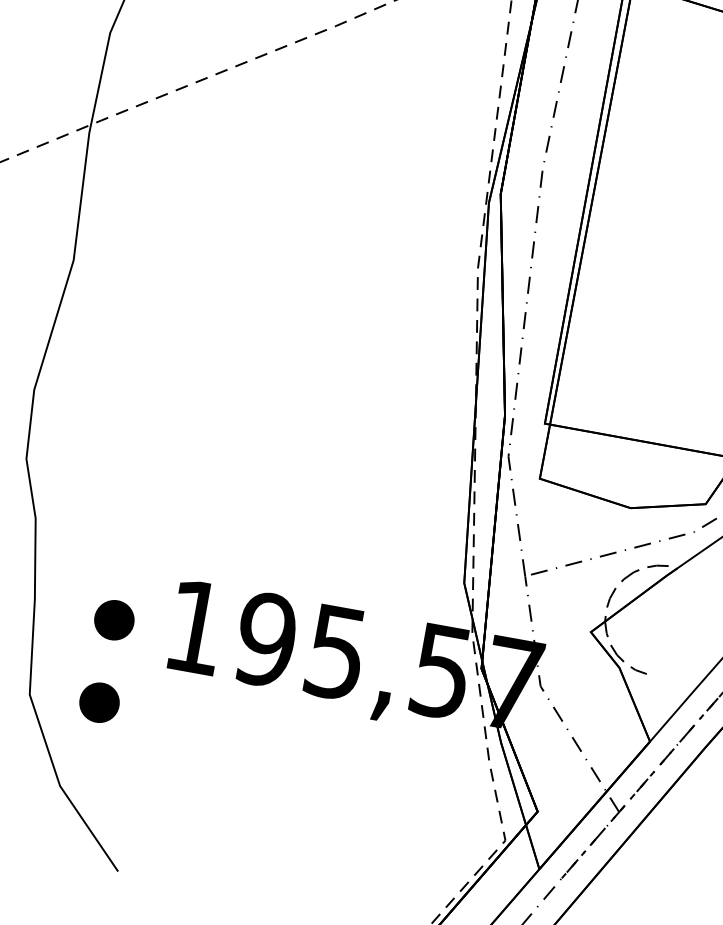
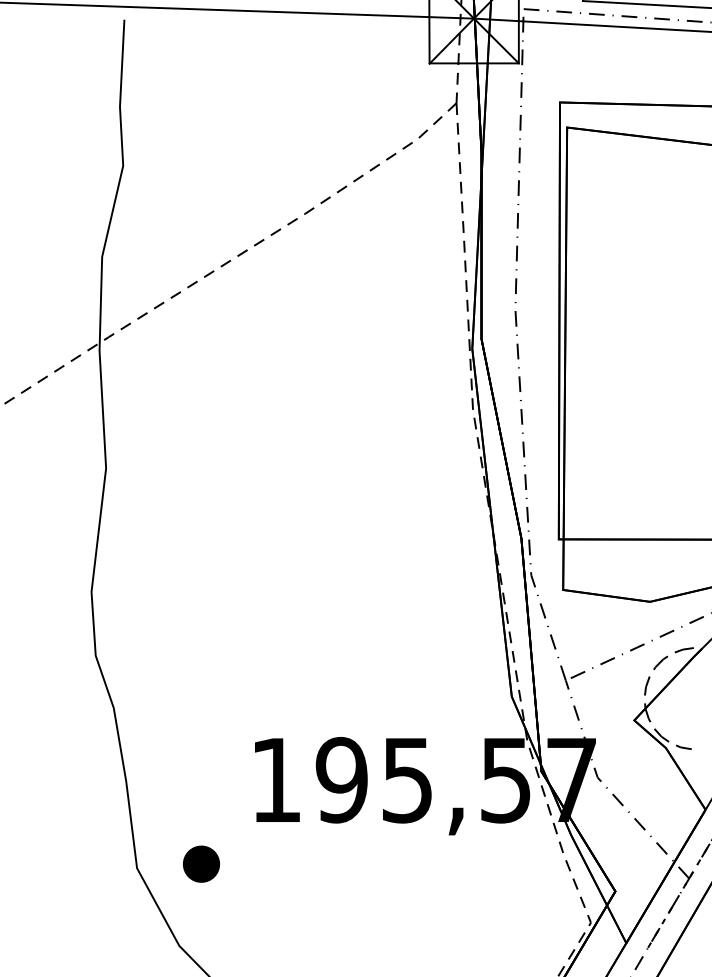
part: (114, 619) -> (201, 786), removed

